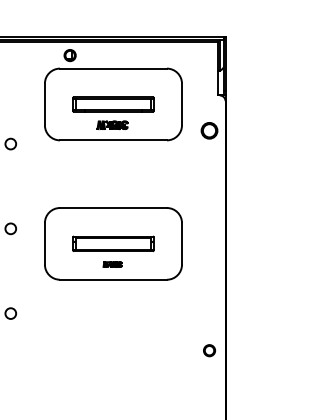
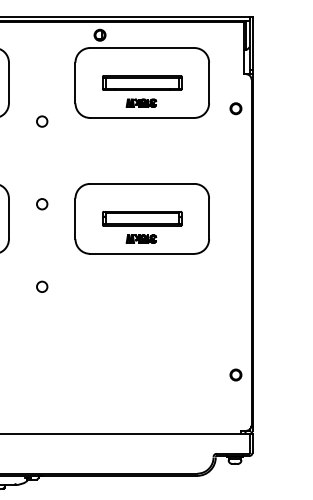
circle: (209, 130) -> (235, 108), size x0.71
part: (112, 263) -> (141, 238), size x1.67
circle: (209, 350) -> (235, 374), moved

